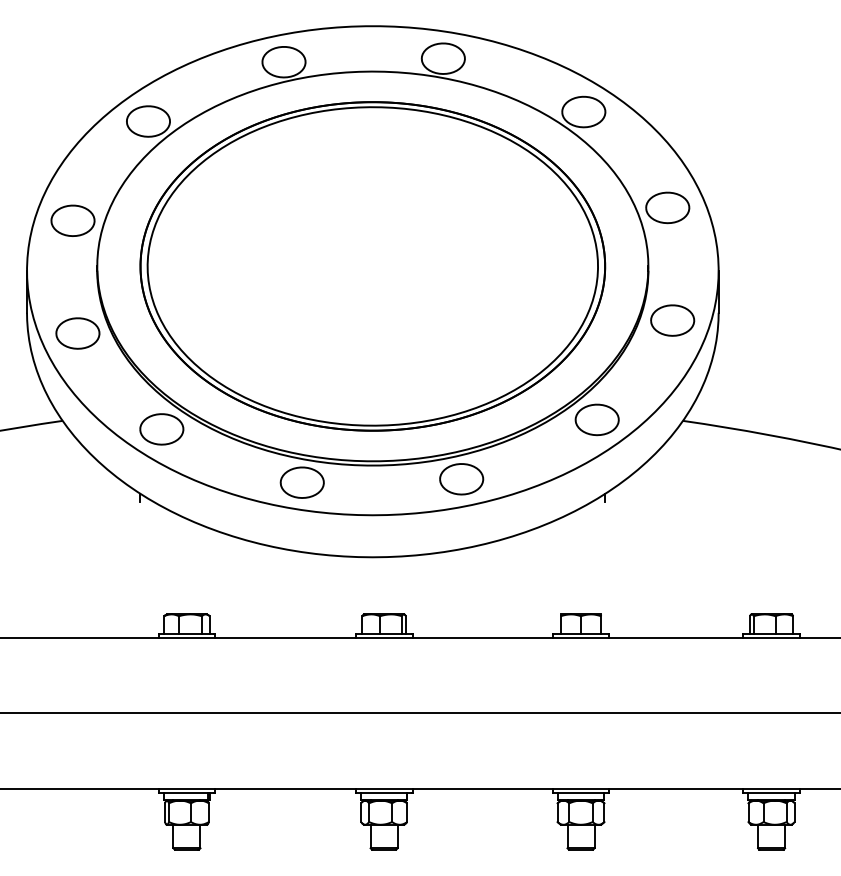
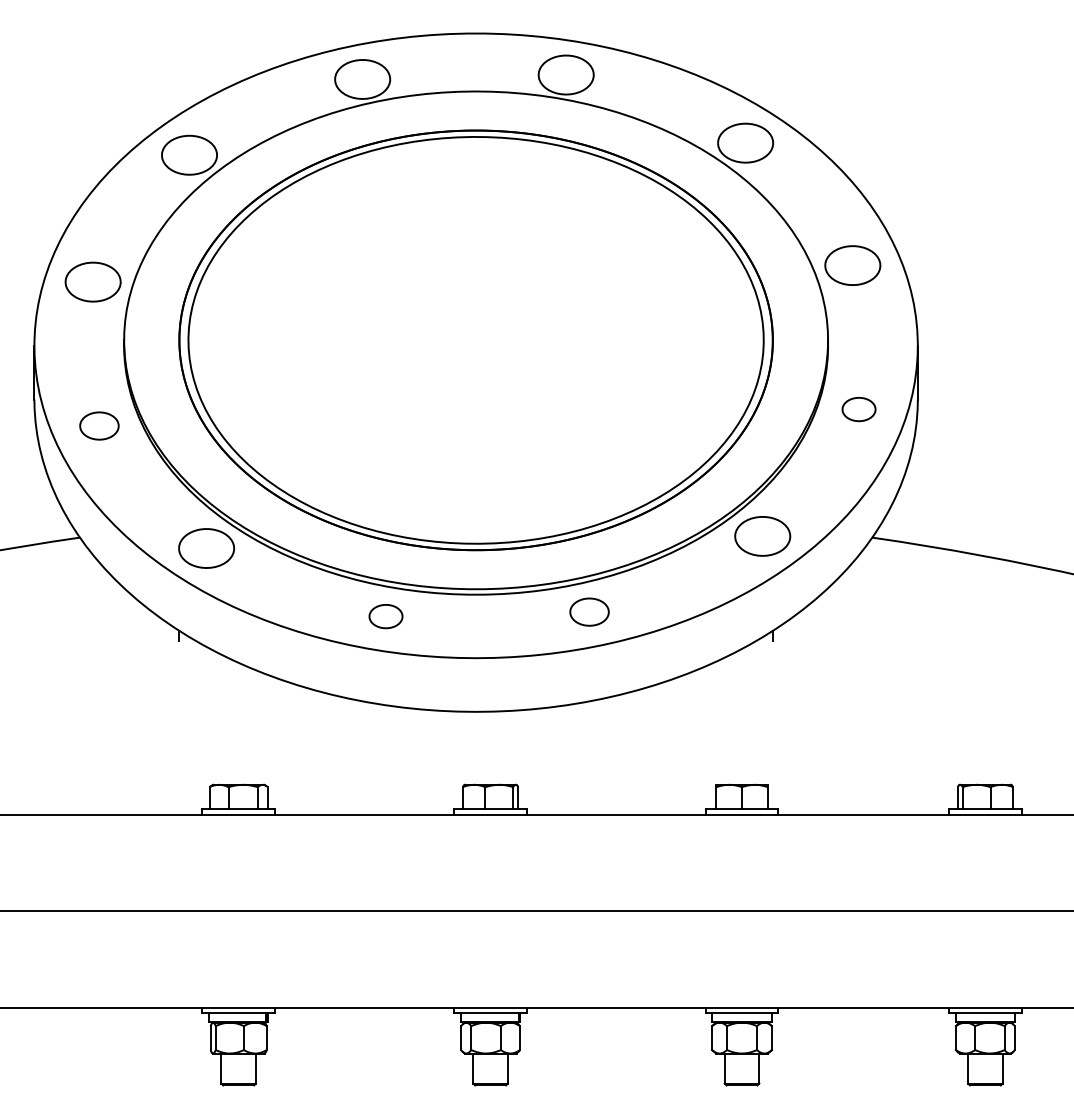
part: (672, 320) -> (858, 409), size x0.6
part: (77, 333) -> (99, 425), size x0.7
part: (461, 478) -> (589, 611), size x0.7
part: (301, 482) -> (385, 616), size x0.6

